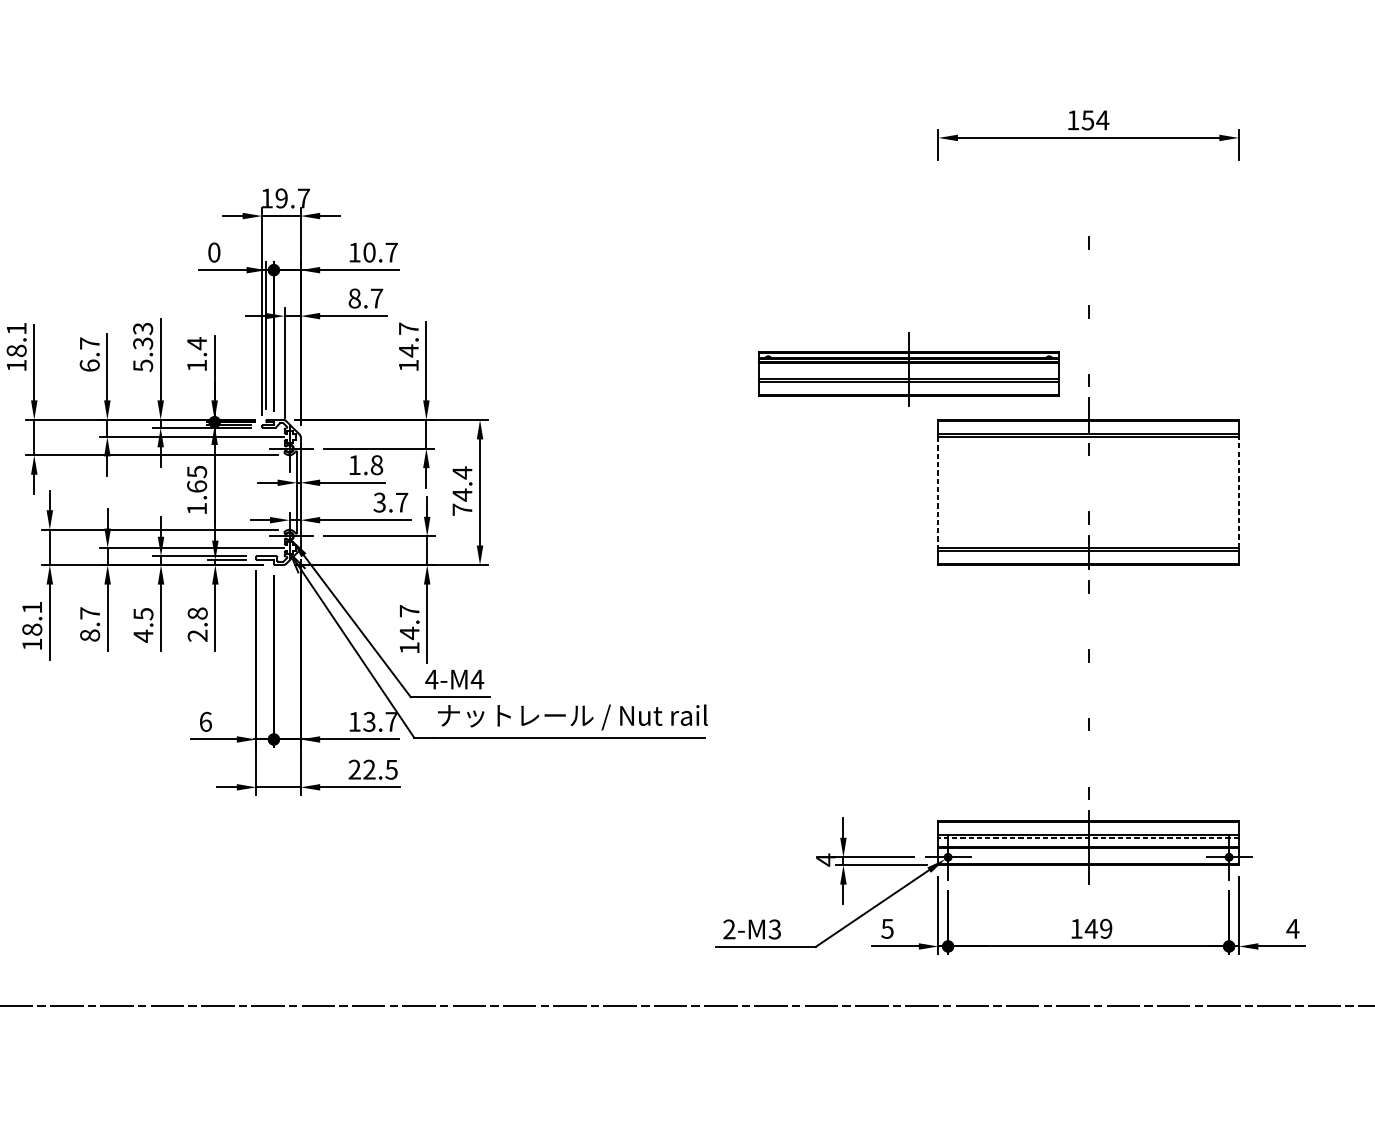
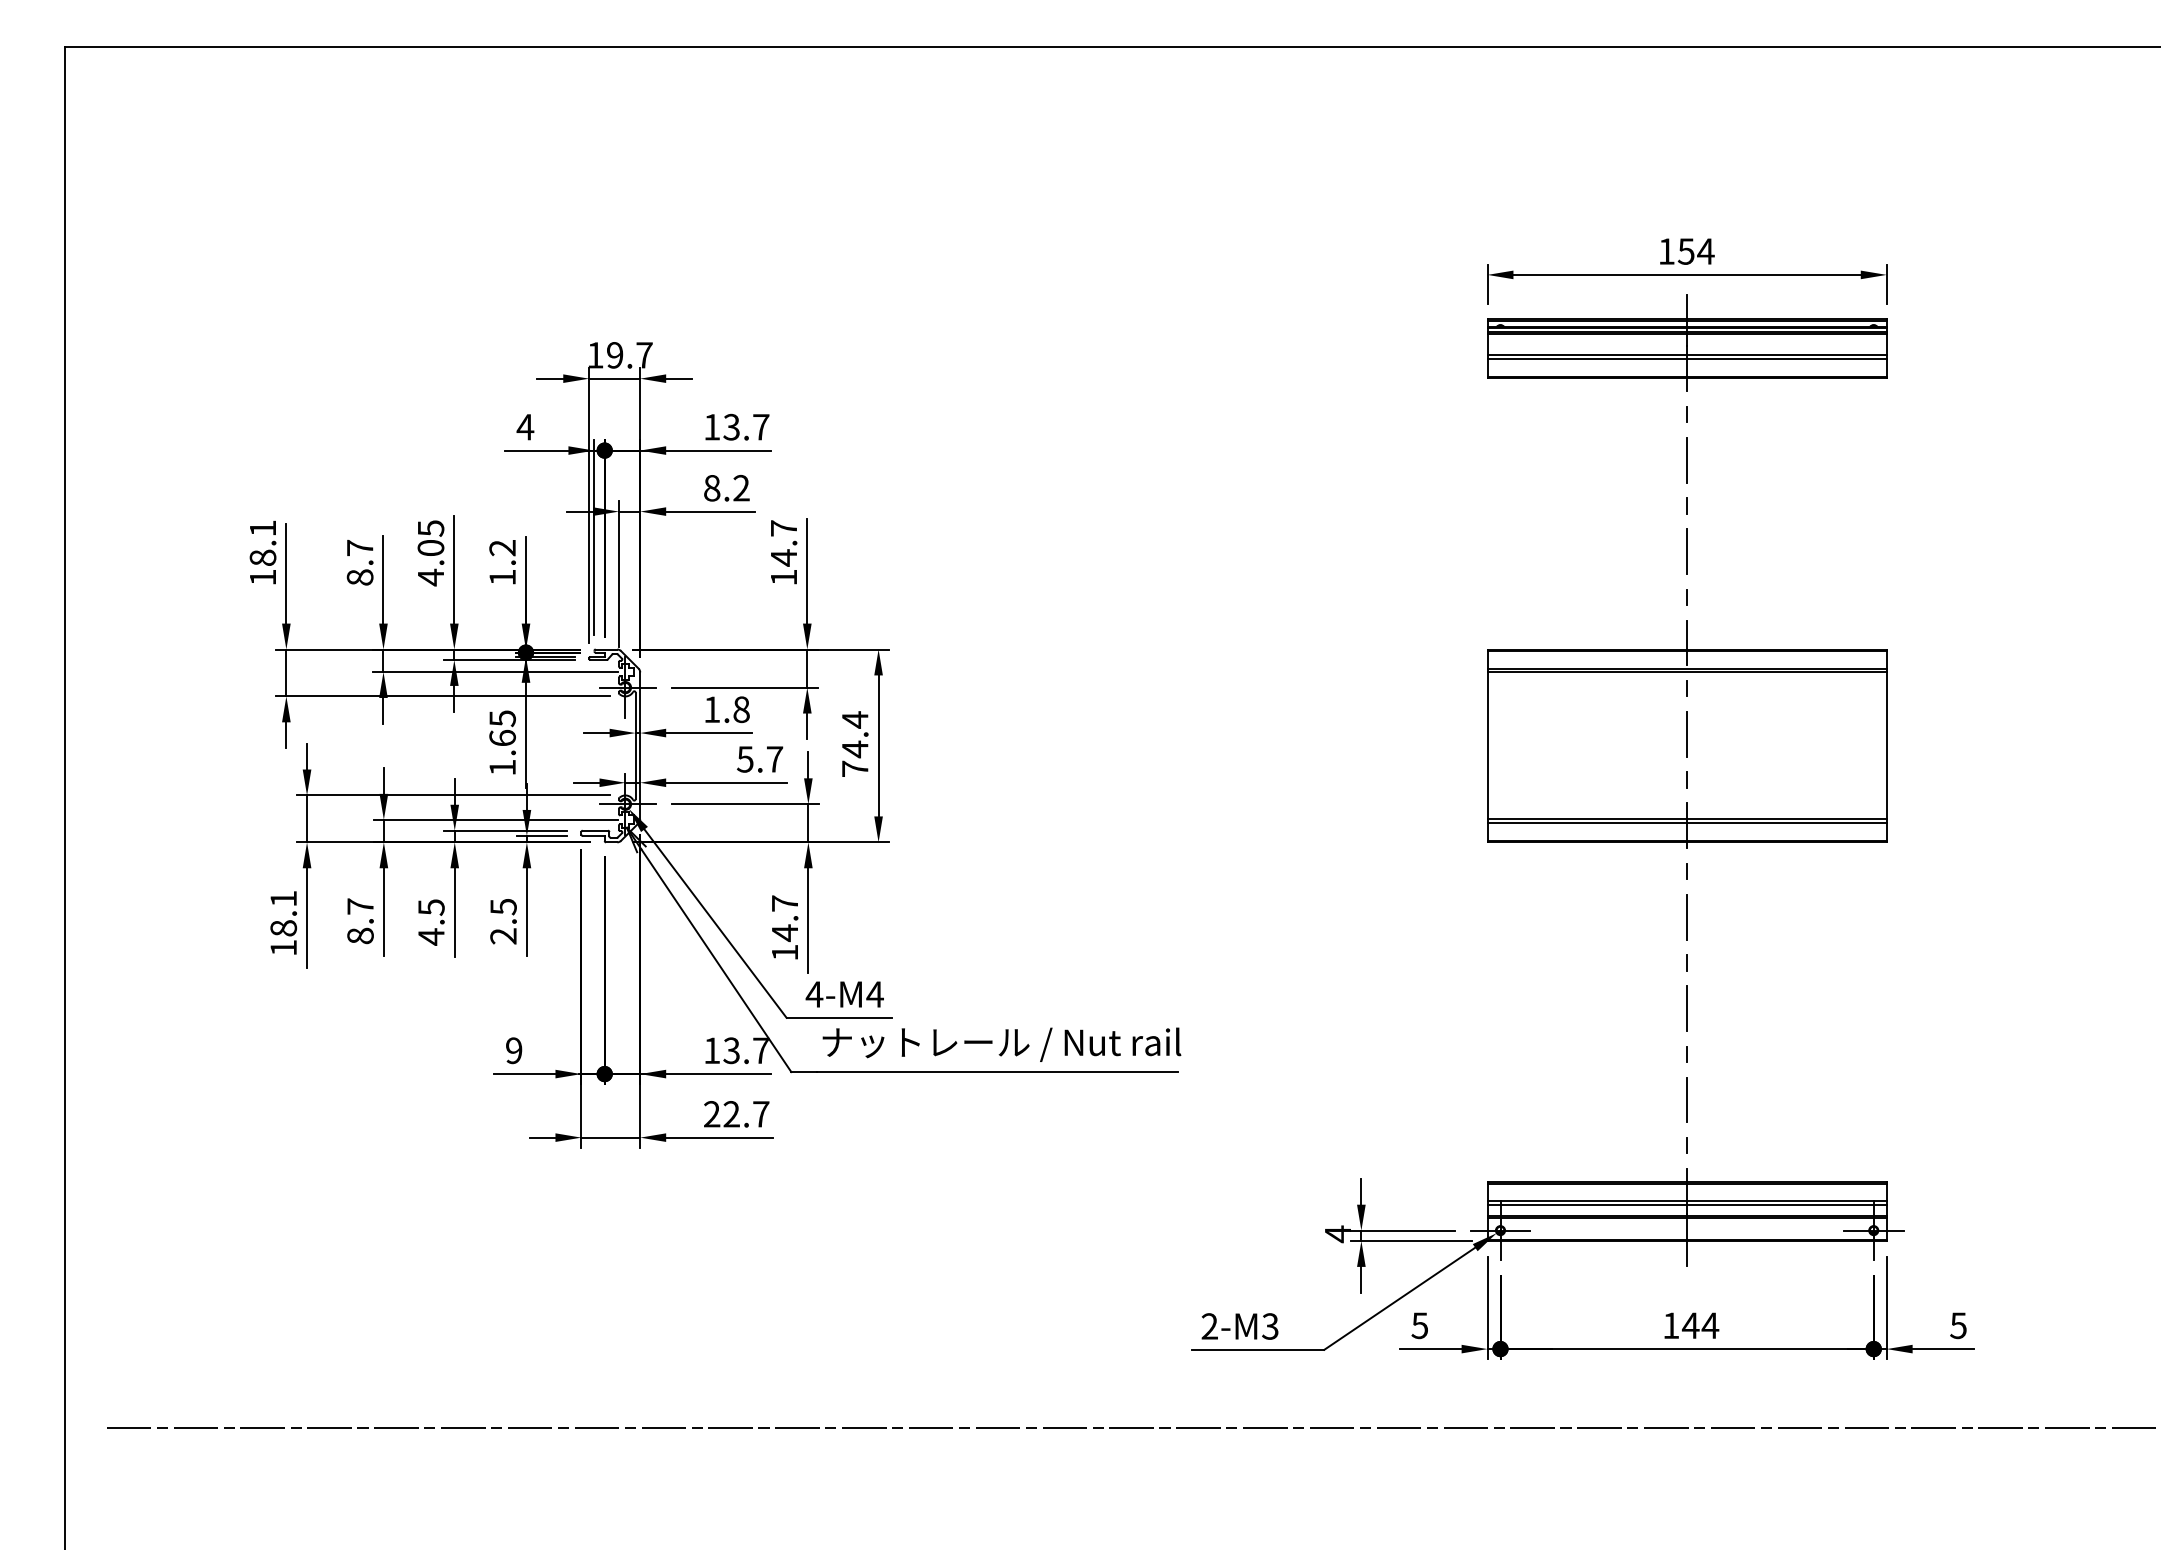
text: (214, 252) -> (525, 426), 0 -> 4
text: (369, 252) -> (731, 427), 10.7 -> 13.7
line: (1088, 276) -> (1687, 459), added
text: (376, 297) -> (741, 487), 8.7 -> 8.2
text: (196, 343) -> (502, 548), 1.4 -> 1.2
line: (1088, 346) -> (1687, 551), added
text: (142, 347) -> (430, 553), 5.33 -> 4.05
text: (89, 365) -> (359, 577), 6.7 -> 8.7
part: (909, 369) -> (1687, 342), moved
line: (1088, 483) -> (1687, 734), added
line: (938, 492) -> (1487, 745), dashed -> solid
line: (1238, 492) -> (1886, 745), dashed -> solid
text: (379, 502) -> (745, 759), 3.7 -> 5.7
text: (197, 613) -> (503, 906), 2.8 -> 2.5
line: (1088, 620) -> (1687, 916), added
line: (1088, 690) -> (1687, 1008), added
text: (205, 721) -> (514, 1050), 6 -> 9
line: (1088, 758) -> (1687, 1099), added
text: (391, 769) -> (760, 1114), 22.5 -> 22.7
line: (1088, 838) -> (1687, 1205), dashed -> solid
text: (1106, 928) -> (1710, 1325), 149 -> 144
text: (1292, 928) -> (1958, 1325), 4 -> 5

